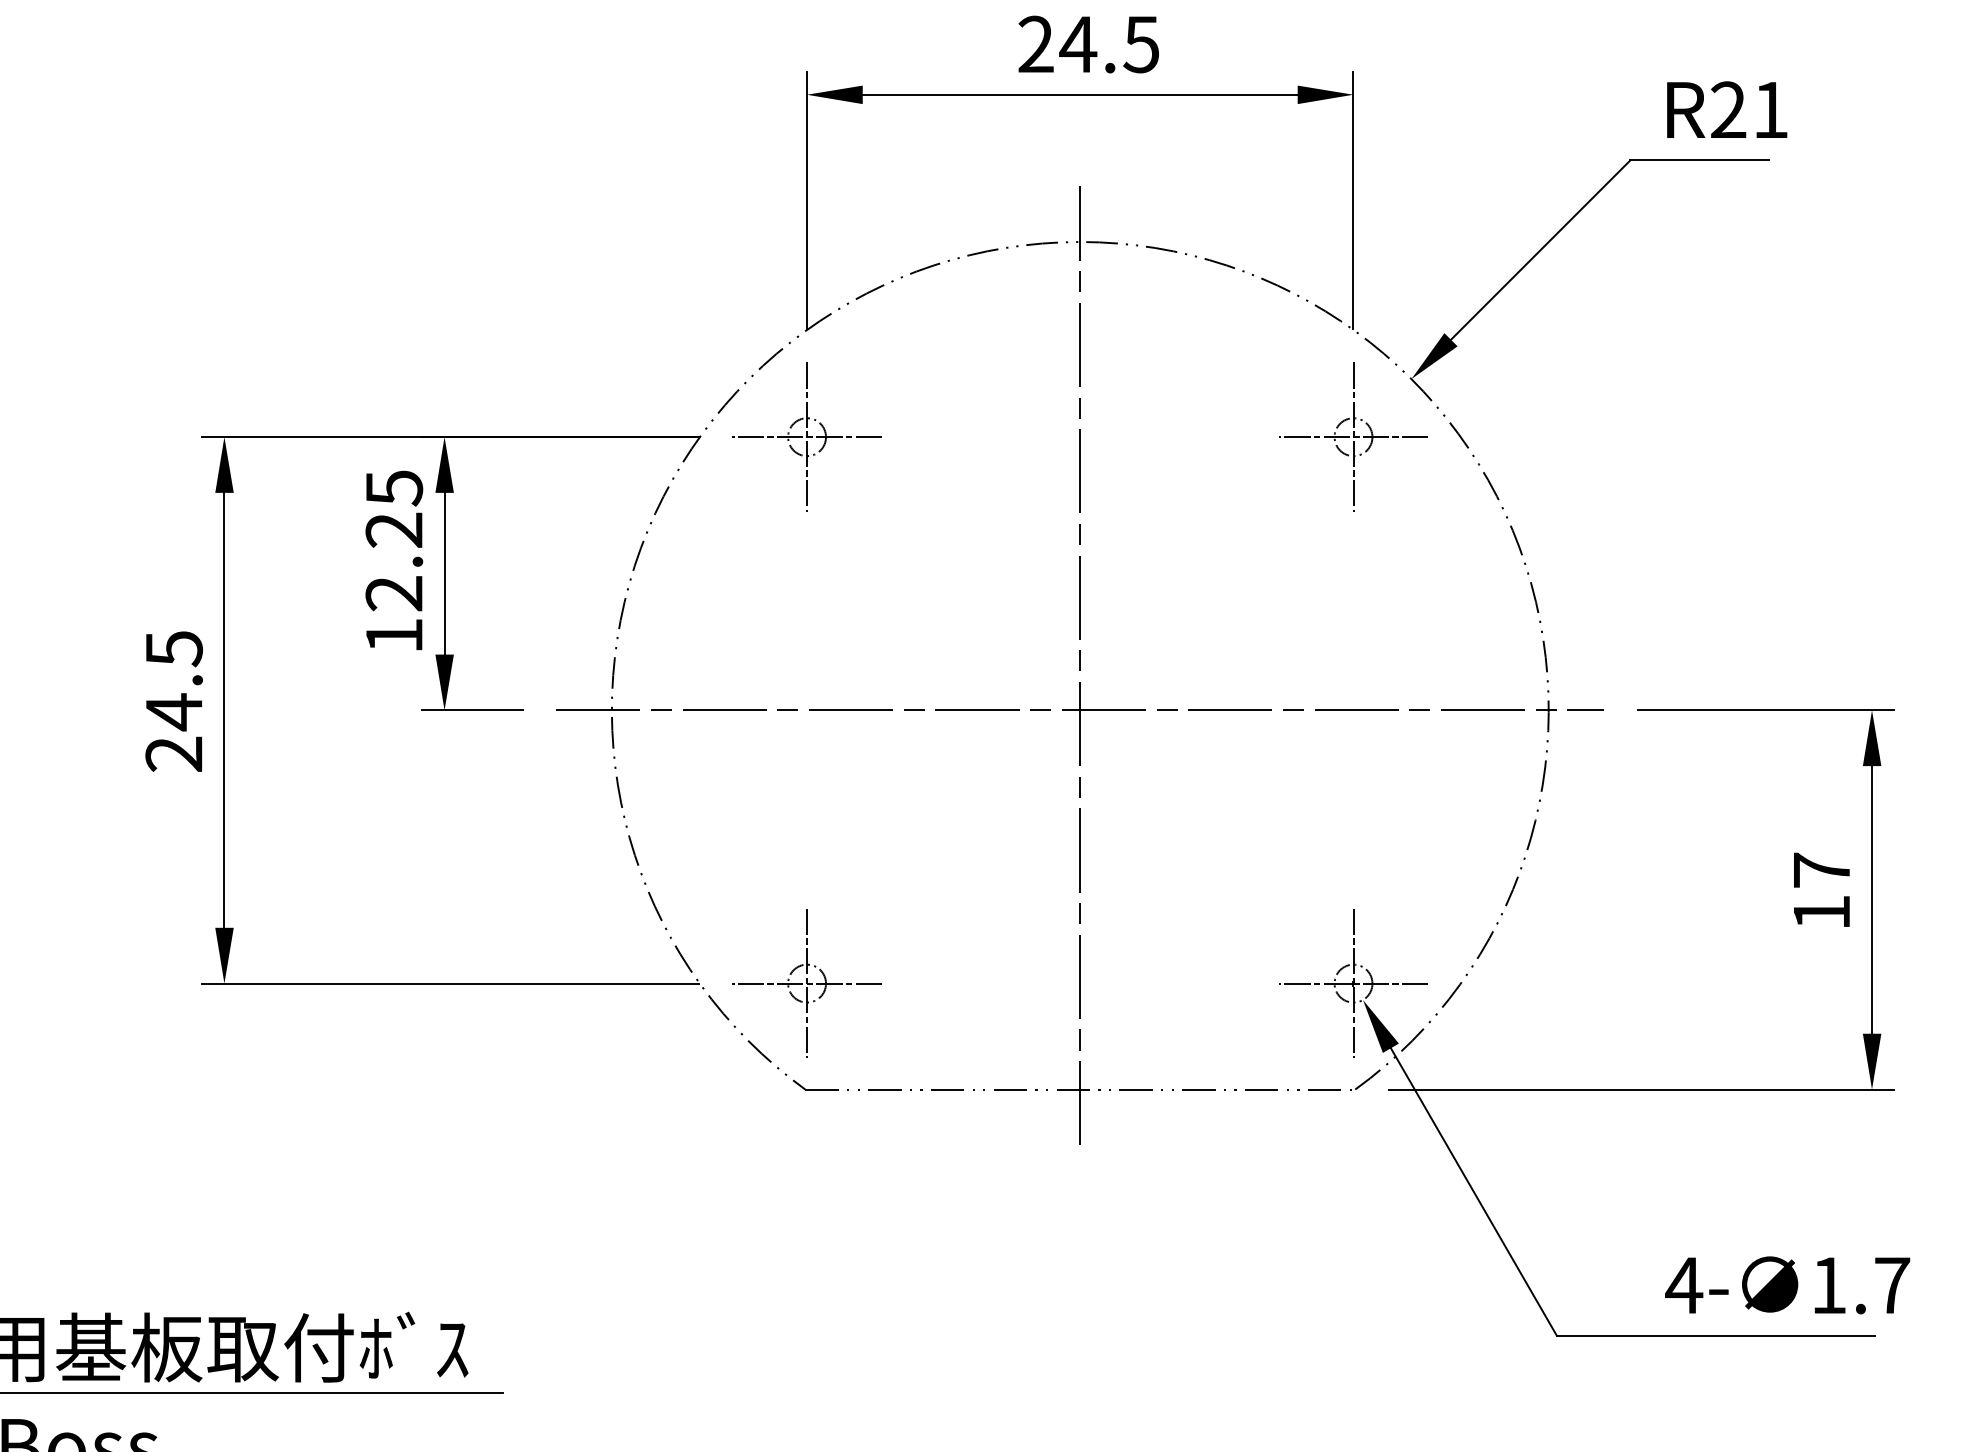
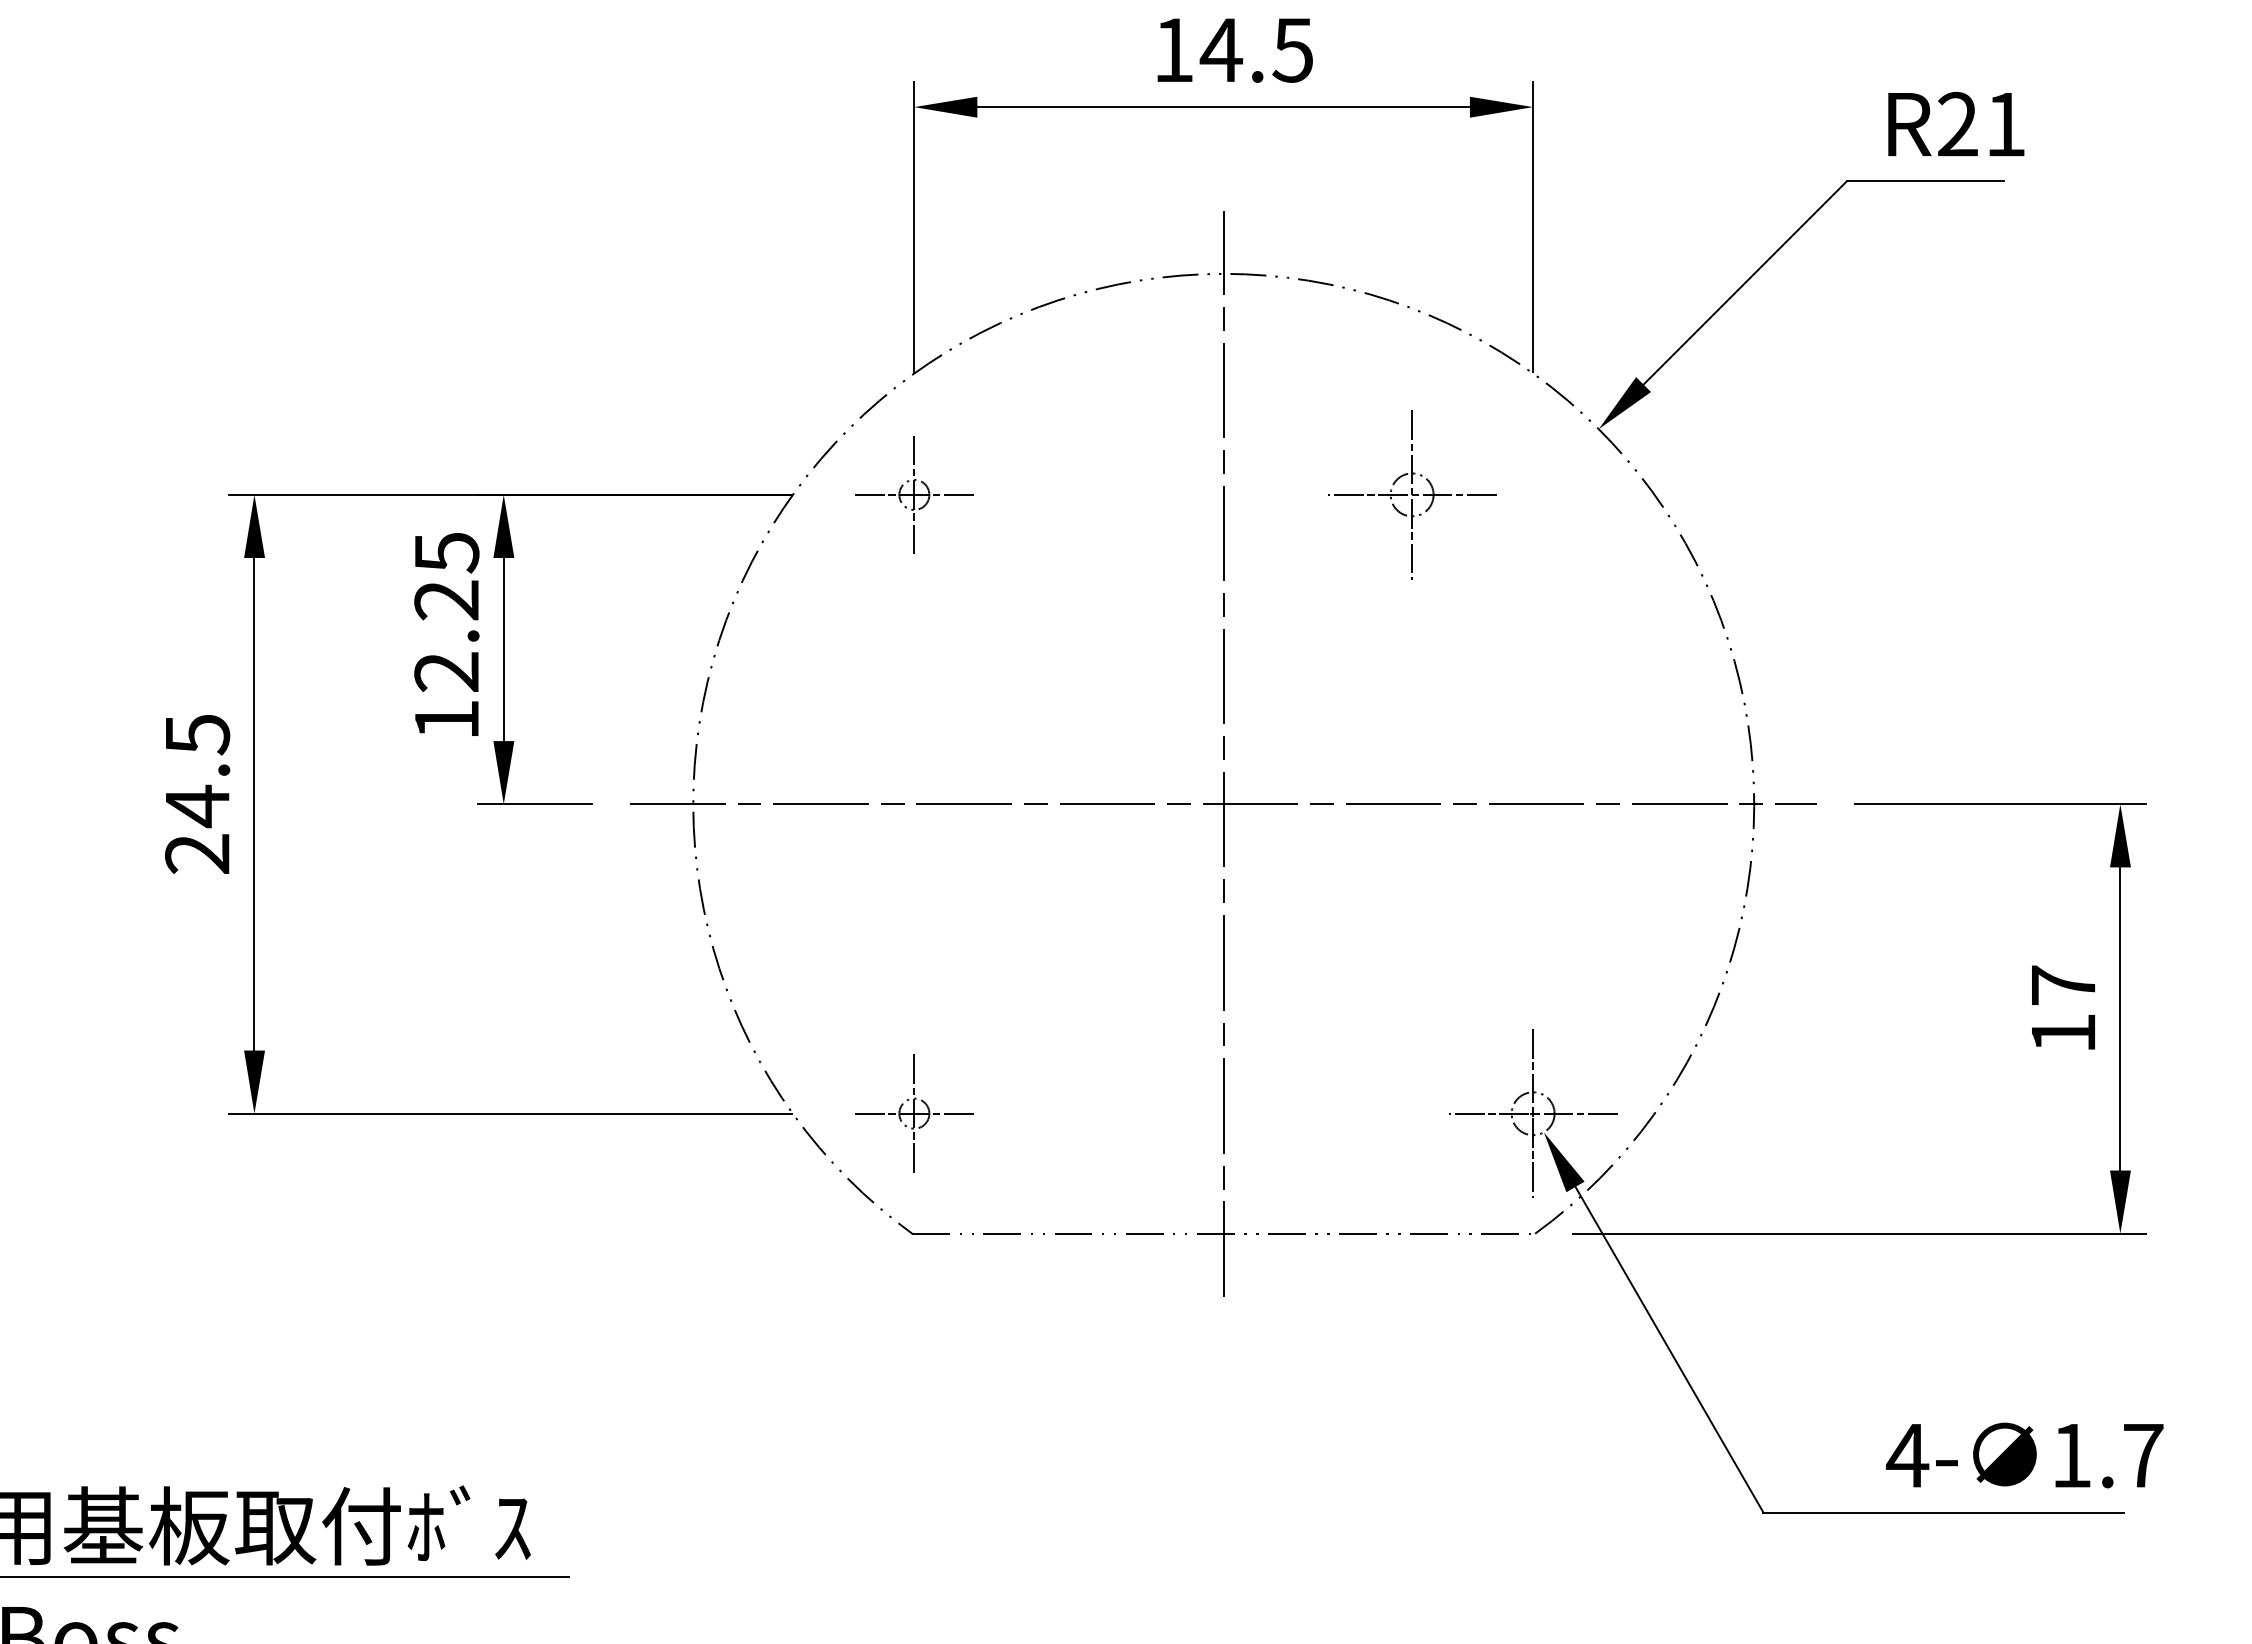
text: (1035, 43) -> (1173, 49), 24.5 -> 14.5
part: (807, 436) -> (914, 494), size x0.7
part: (1353, 436) -> (1412, 494), moved
part: (807, 983) -> (914, 1113), size x0.7

